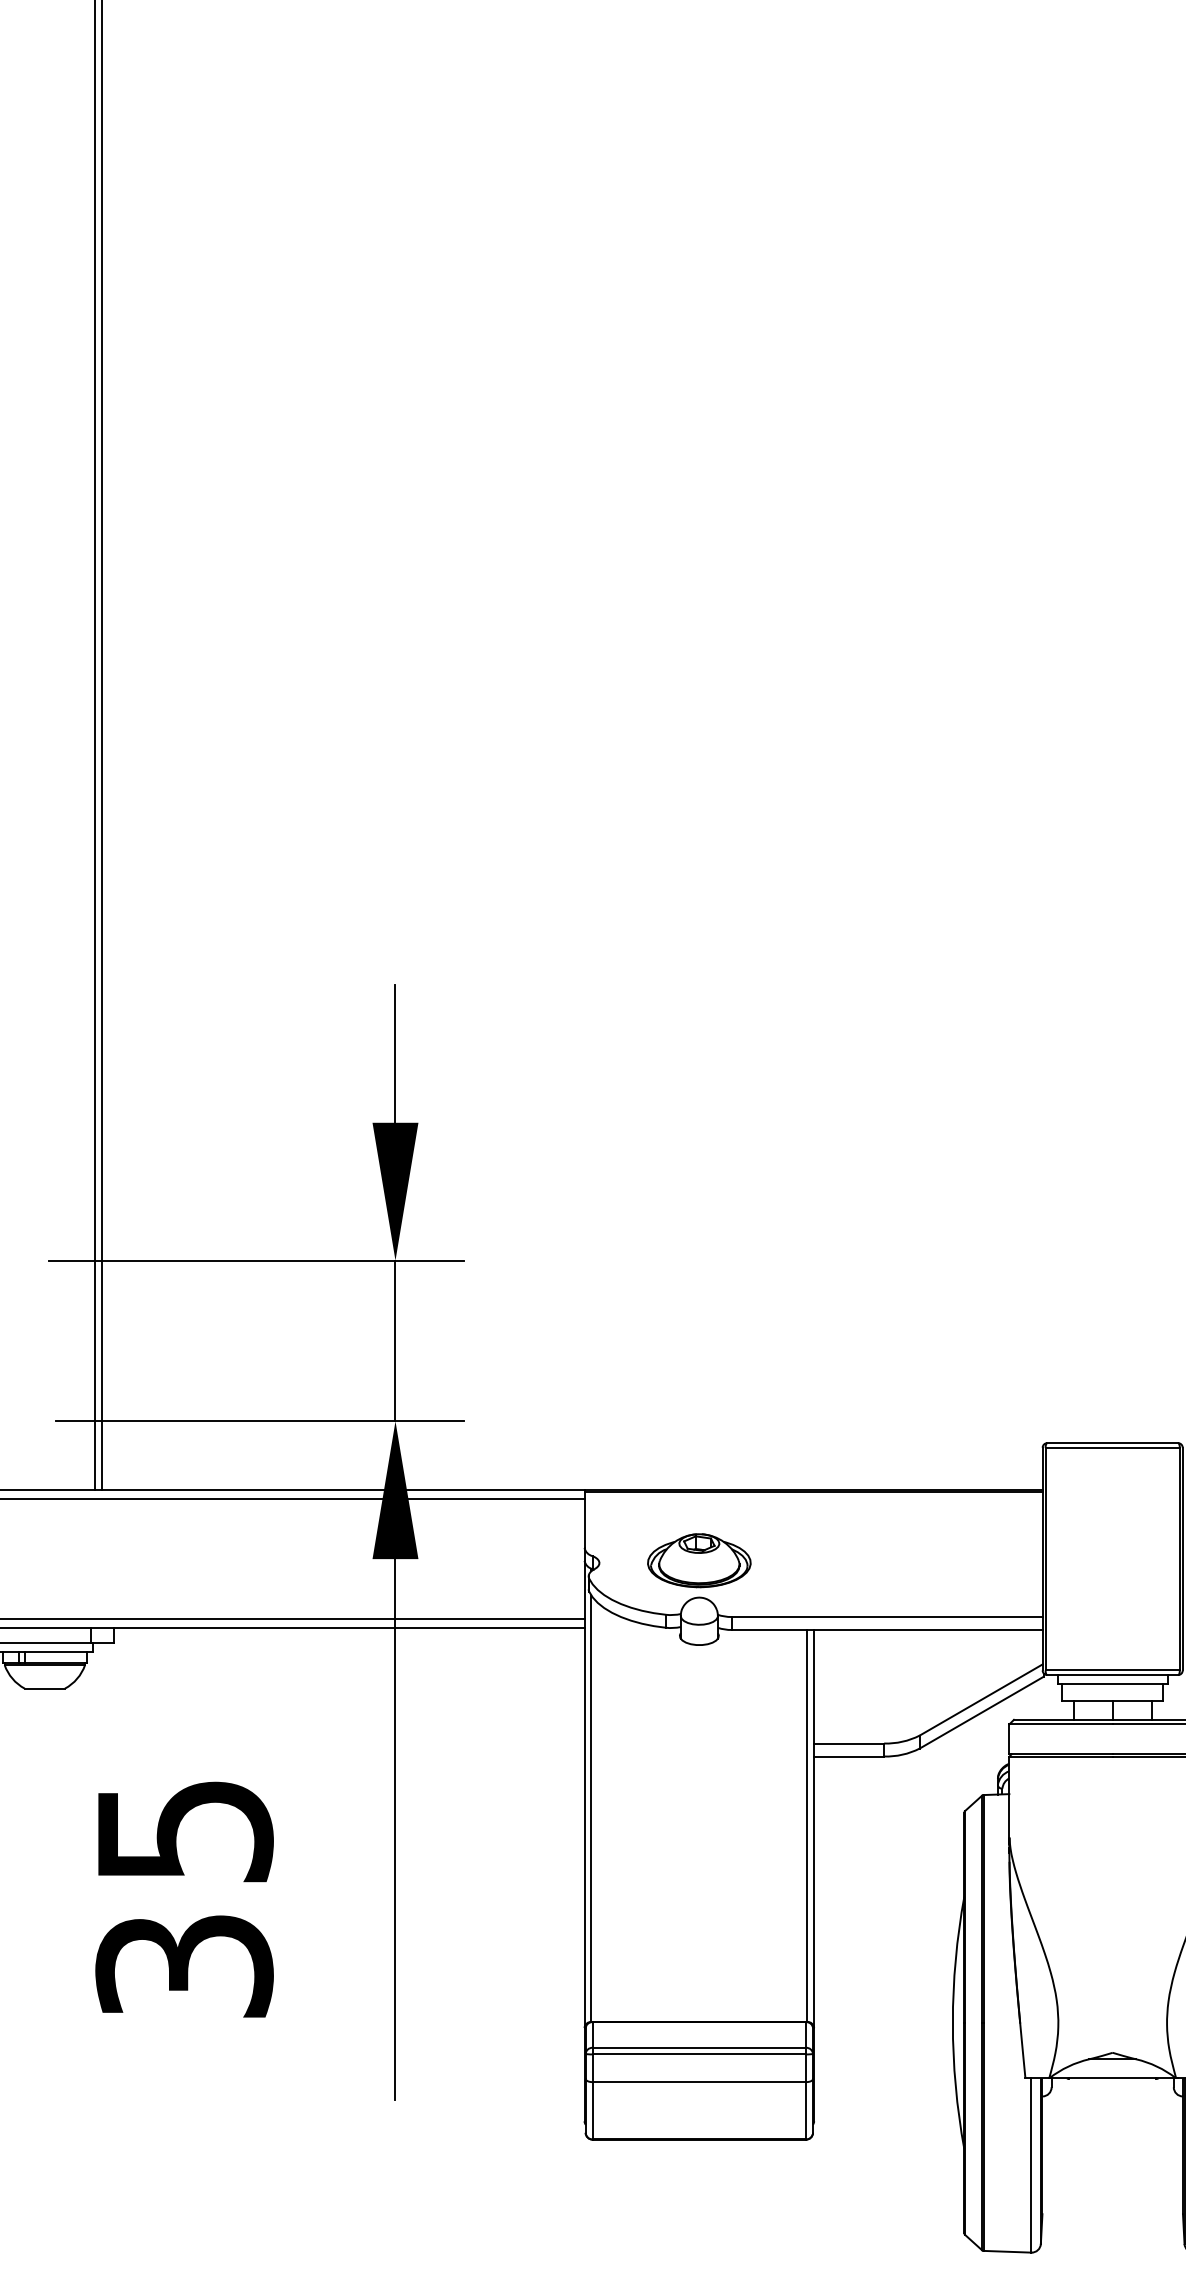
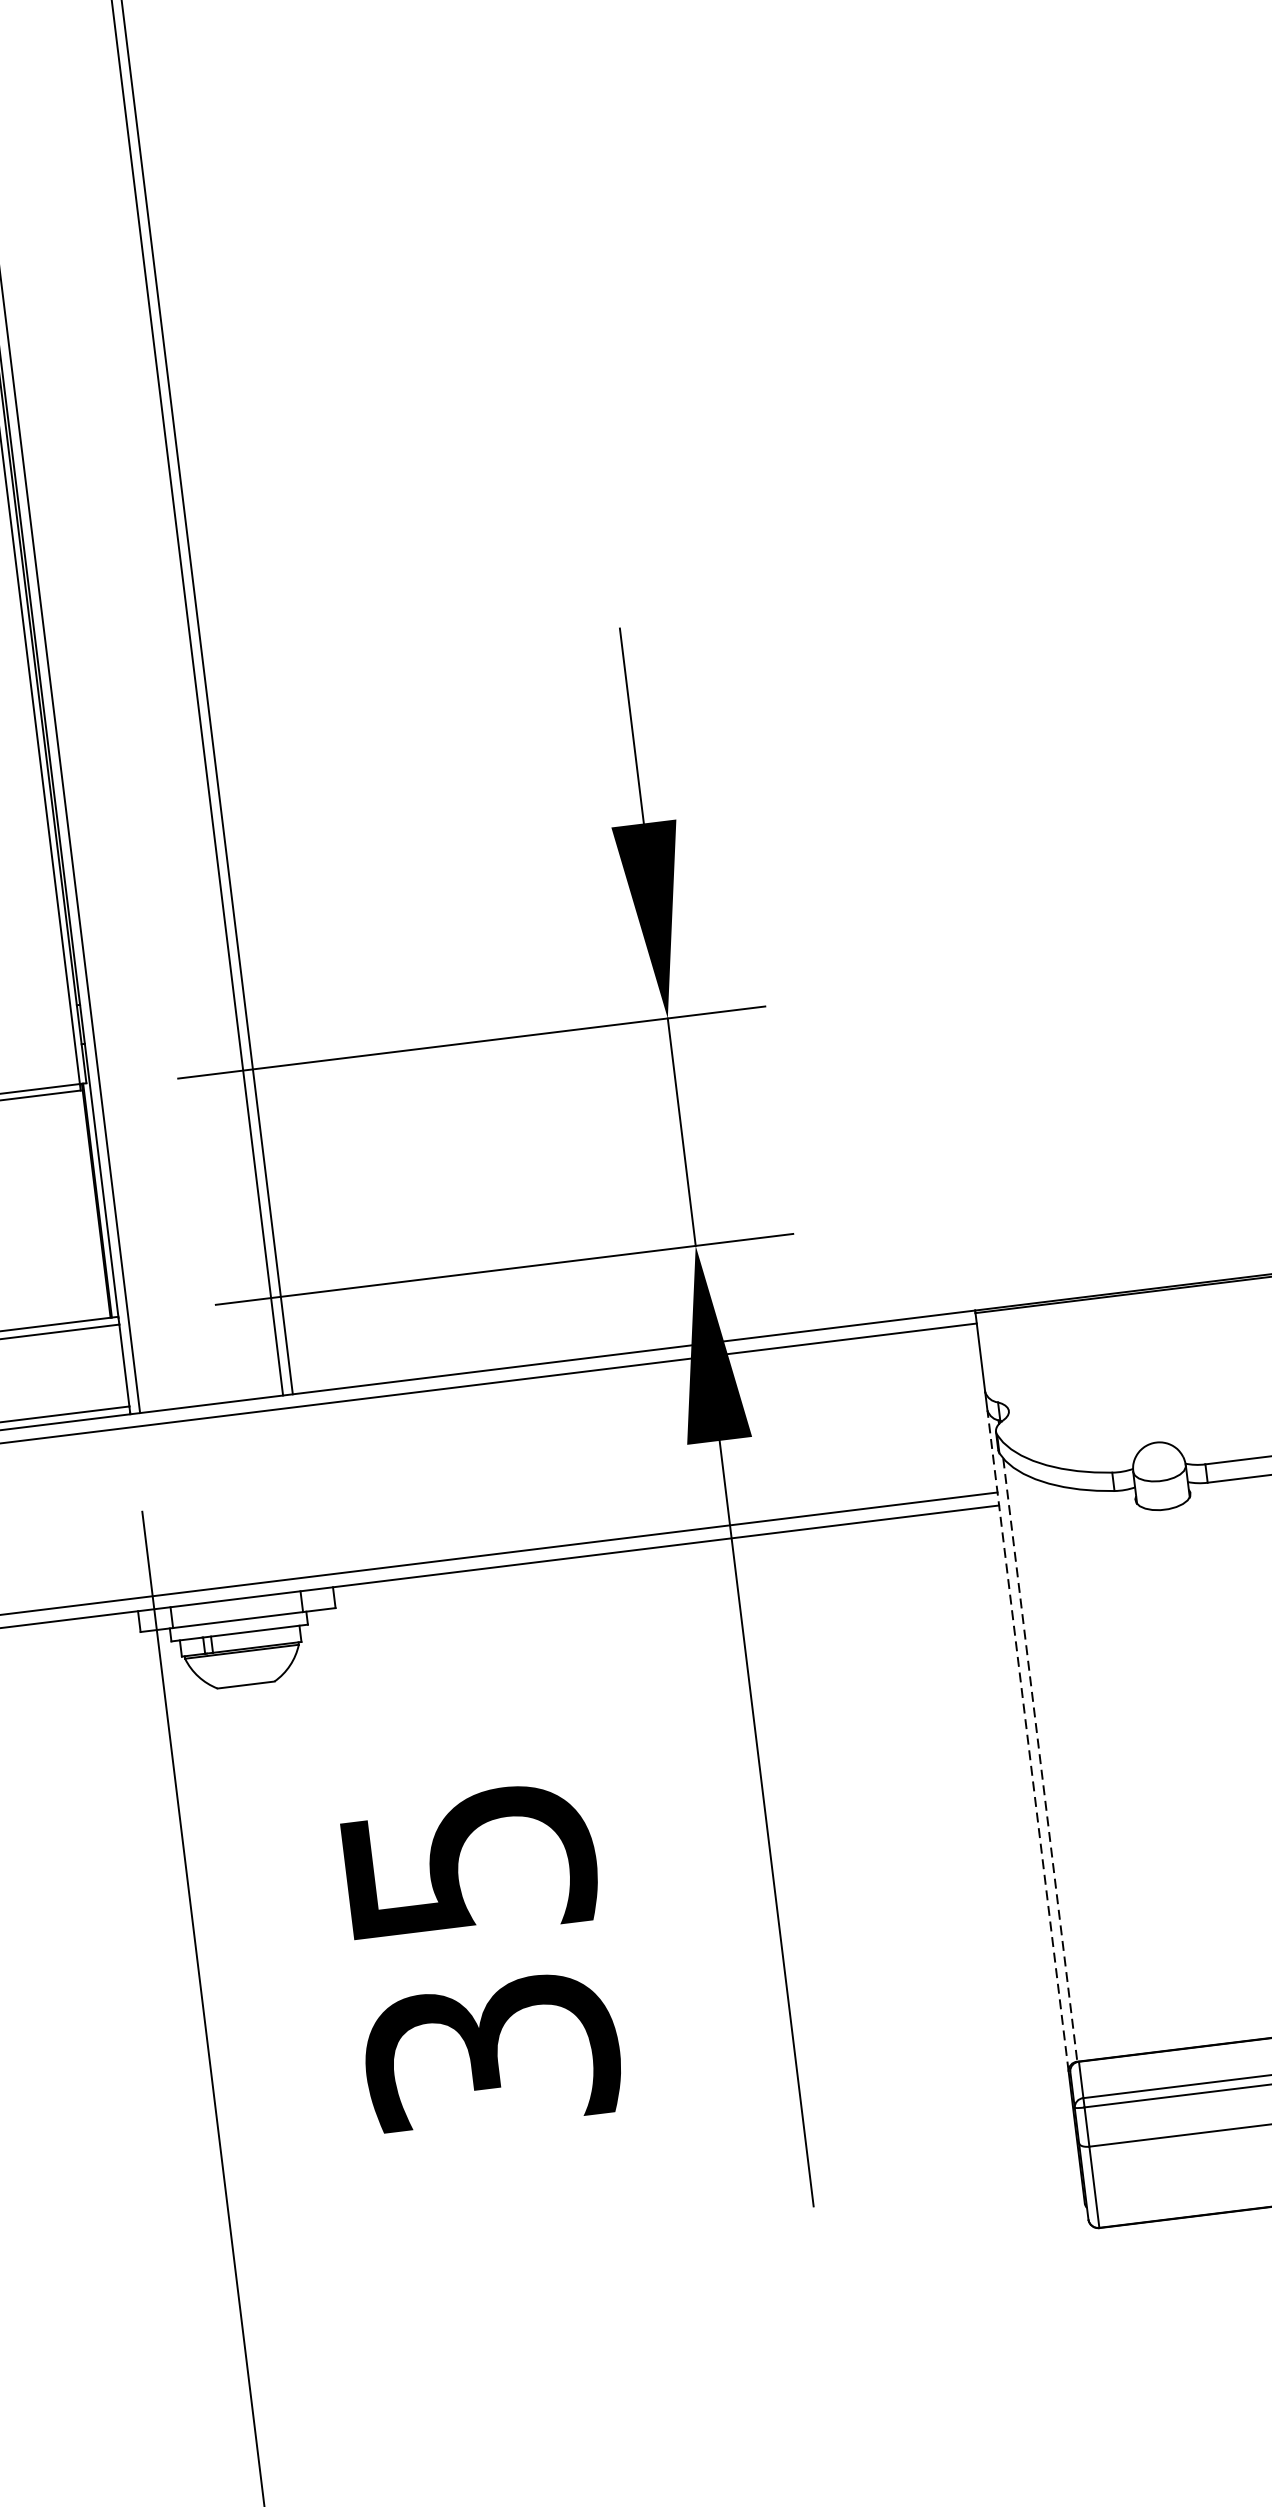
part: (699, 1560) -> (1150, 1390), removed
line: (584, 1794) -> (1028, 1741), solid -> dashed
line: (591, 1809) -> (1040, 1761), solid -> dashed

